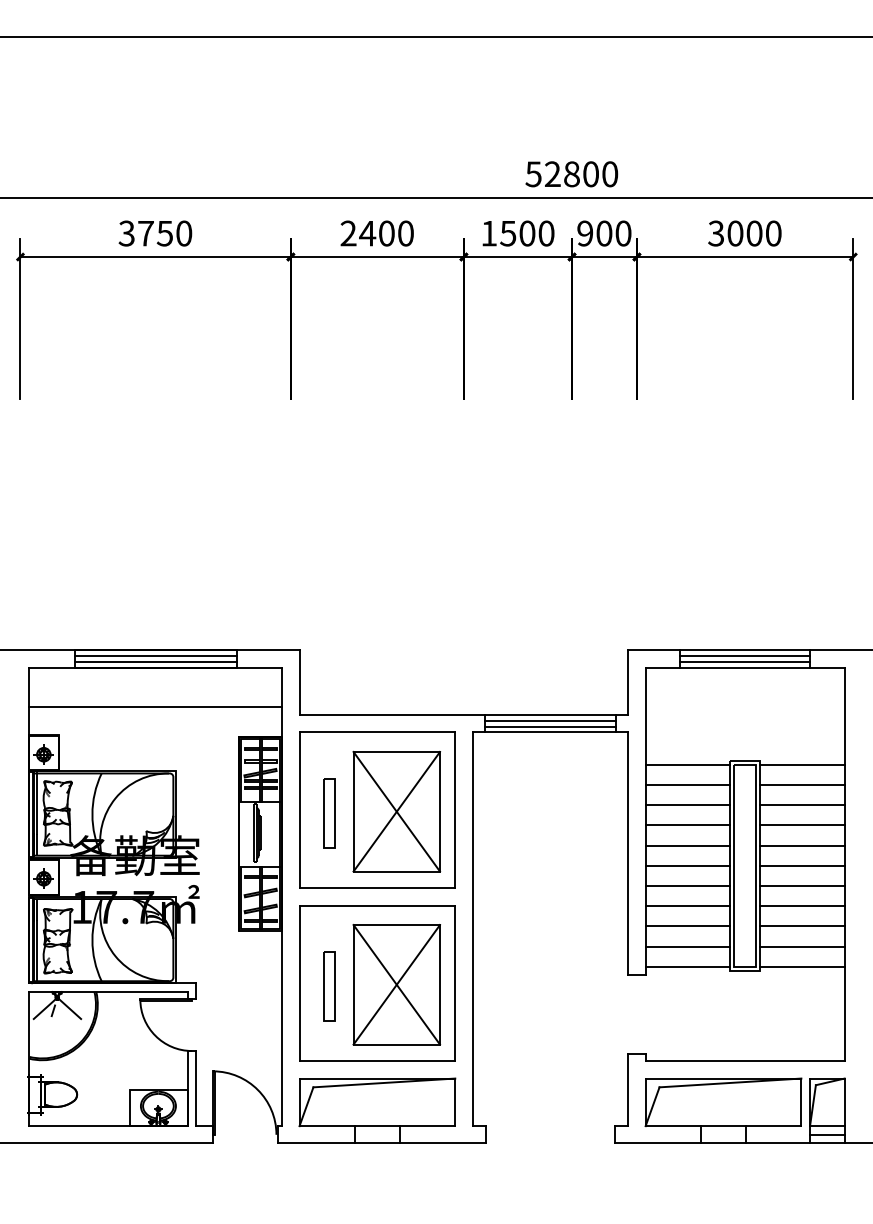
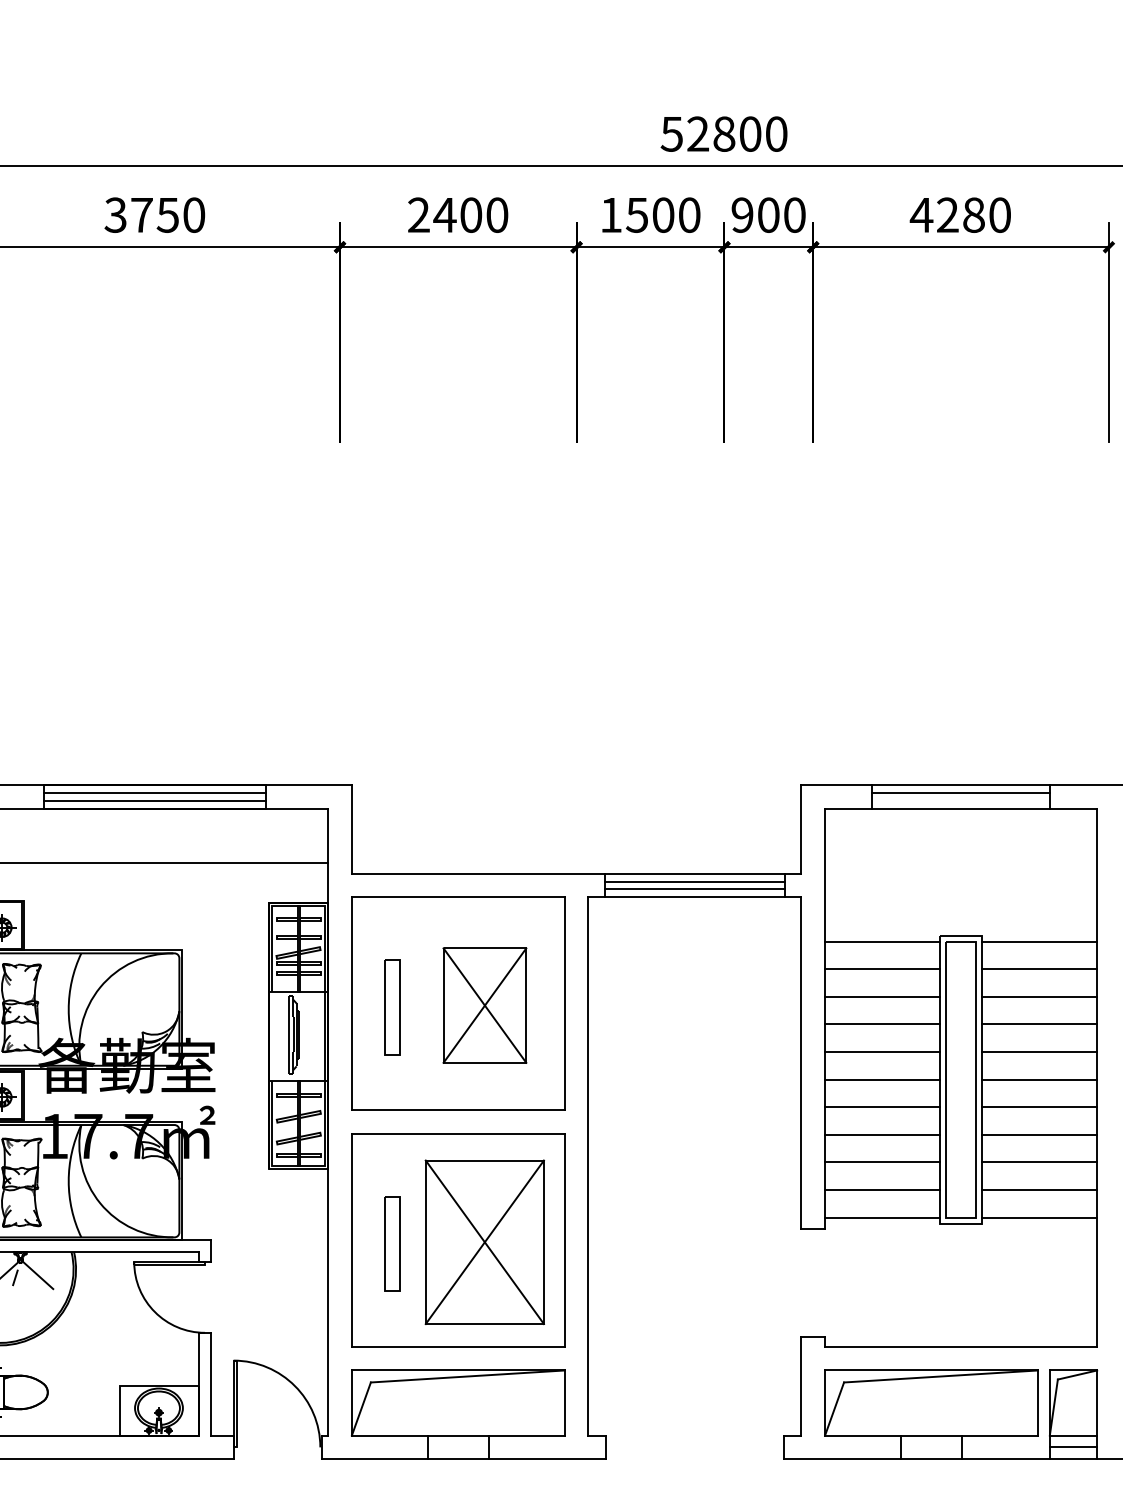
text: (734, 233) -> (946, 215), 3000 -> 4280
line: (745, 661) -> (961, 800), removed
part: (396, 811) -> (484, 1005), size x0.7

